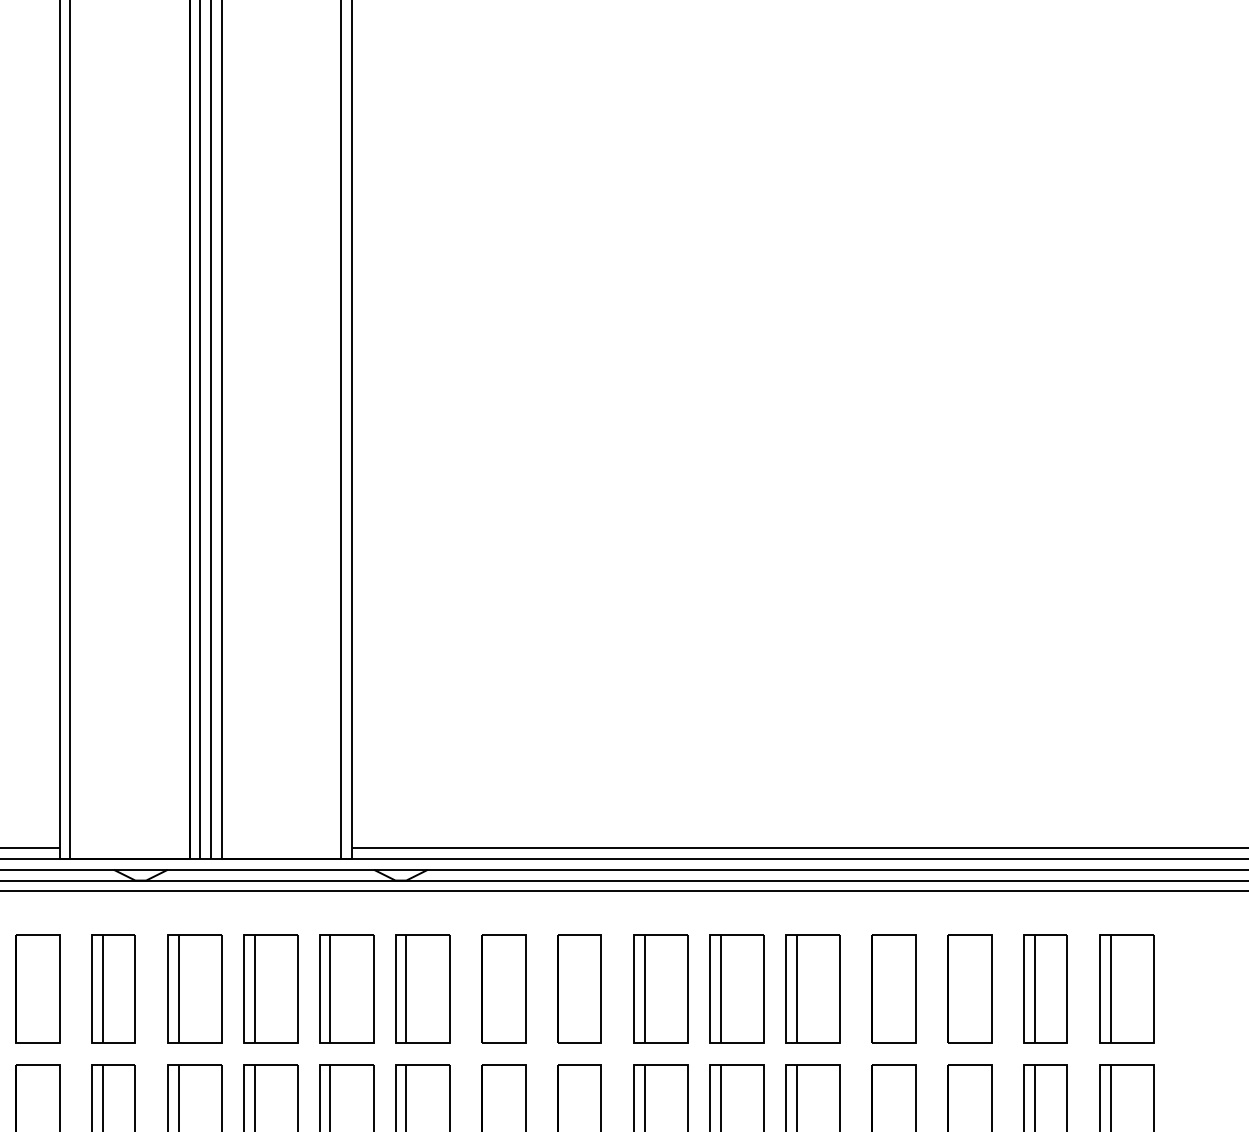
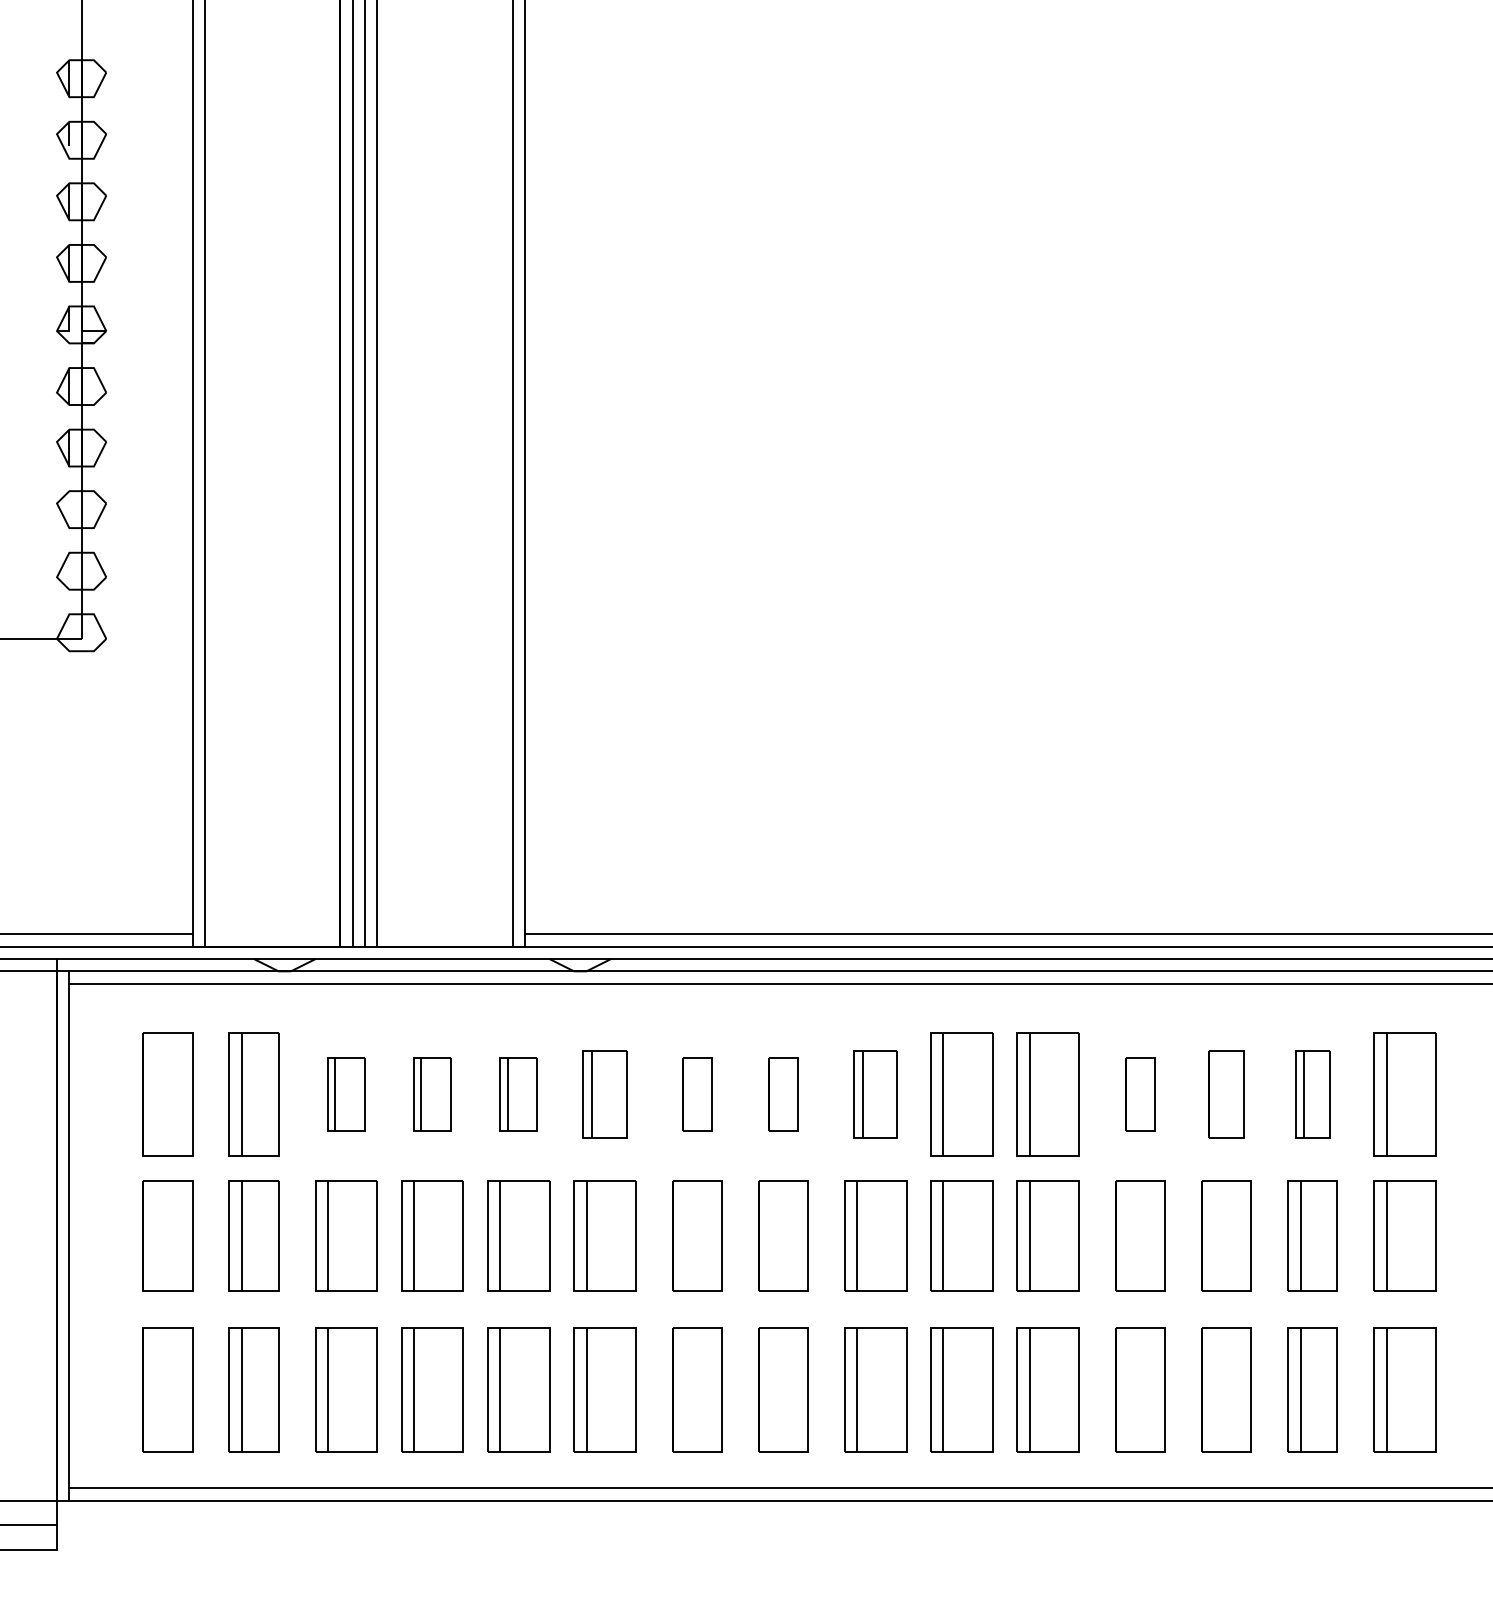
part: (195, 988) -> (346, 1094), size x0.6
part: (270, 988) -> (432, 1094), size x0.6
part: (346, 988) -> (518, 1094), size x0.6
part: (422, 988) -> (604, 1094), size x0.7
part: (504, 988) -> (697, 1094), size x0.6
part: (579, 988) -> (783, 1094), size x0.6
part: (660, 988) -> (875, 1094), size x0.7
part: (894, 988) -> (1140, 1094), size x0.6
part: (969, 988) -> (1226, 1094), size x0.7
part: (1045, 988) -> (1312, 1094), size x0.7

